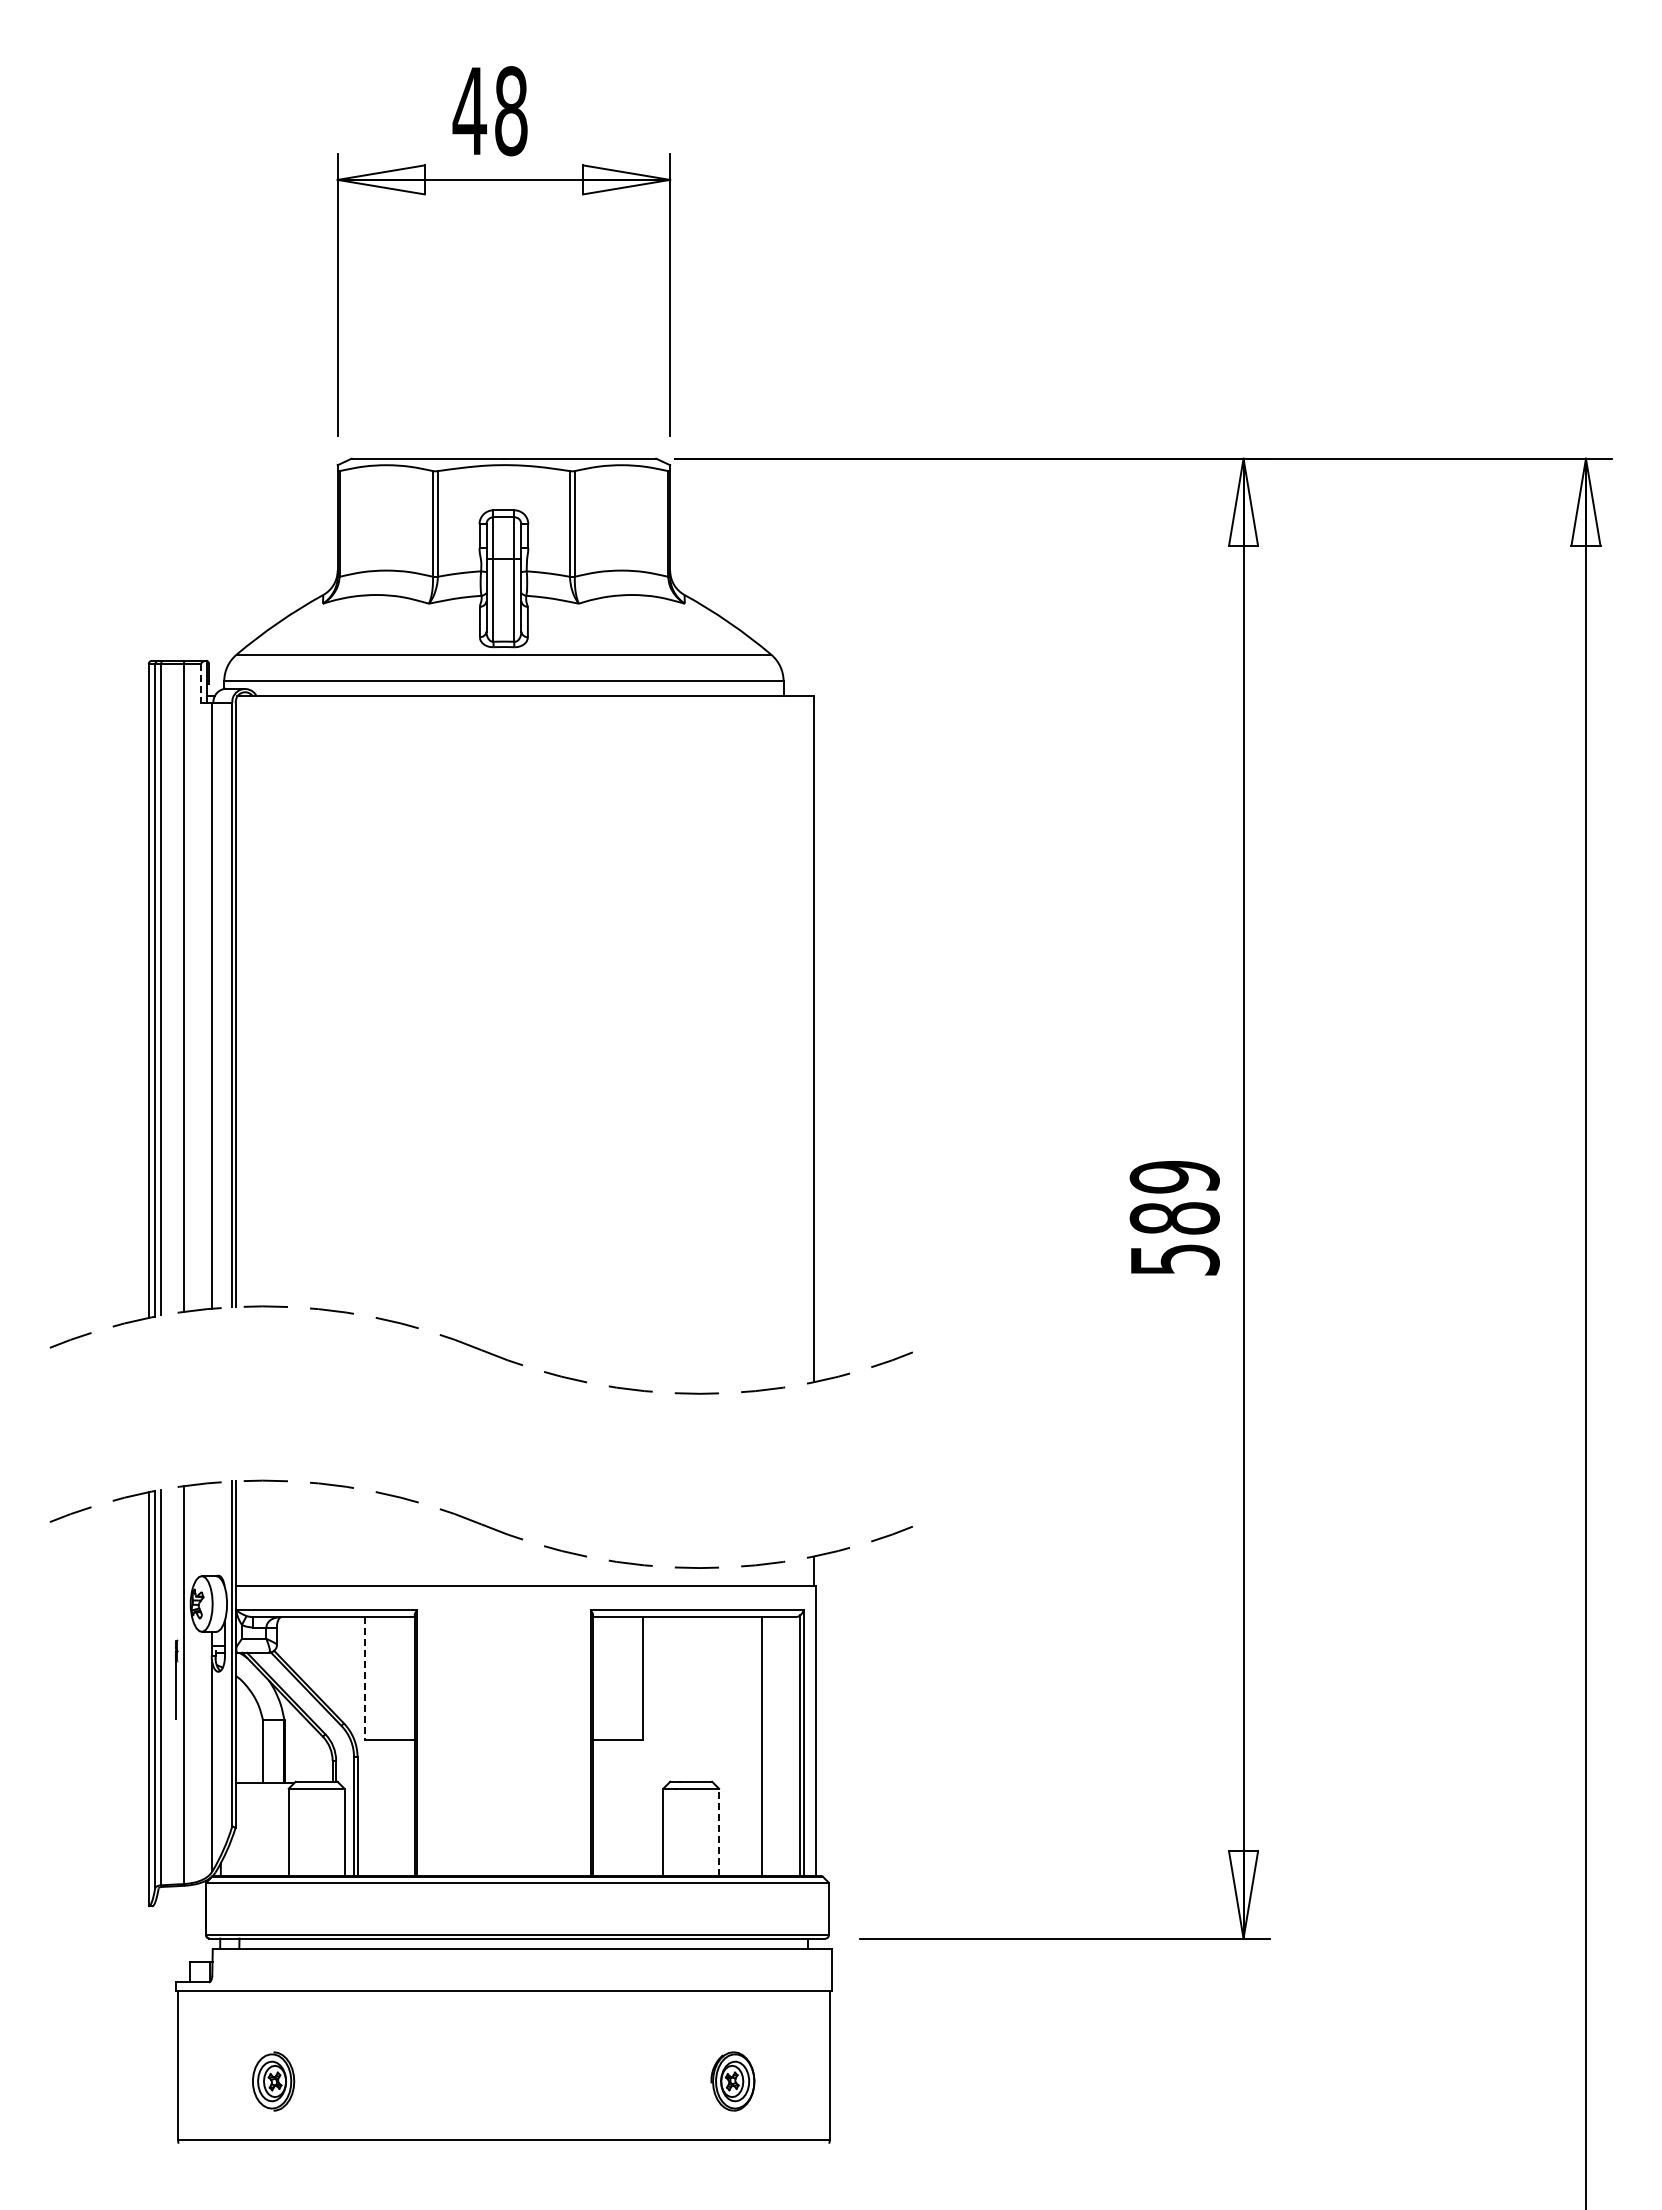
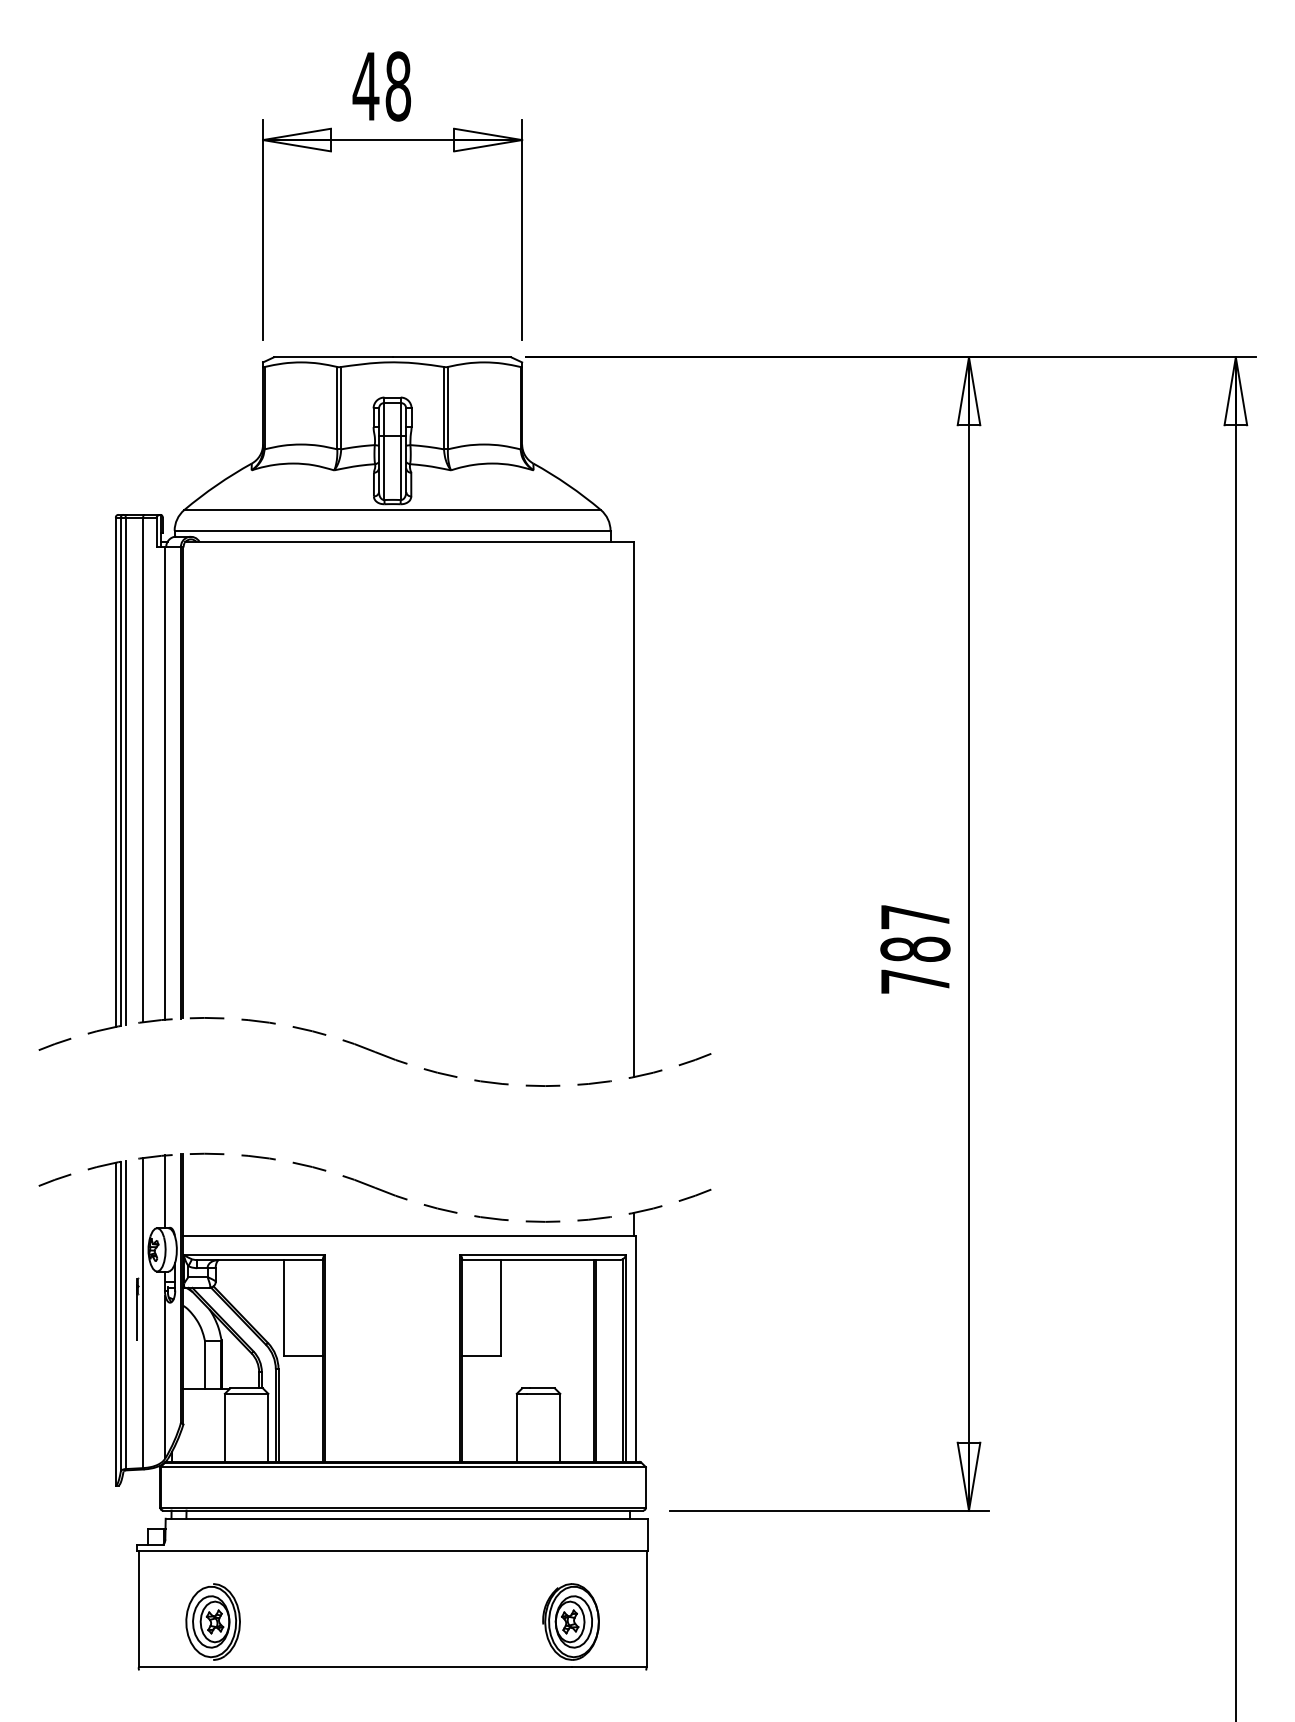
line: (201, 684) -> (156, 533), dashed -> solid
text: (1174, 1218) -> (915, 949), 589 -> 787
line: (212, 1529) -> (165, 1191), added
line: (364, 1679) -> (283, 1308), dashed -> solid
line: (765, 1746) -> (596, 1360), added
line: (719, 1832) -> (560, 1427), dashed -> solid
part: (273, 2081) -> (213, 1621), size x1.67
part: (732, 2081) -> (570, 1621), size x1.67

